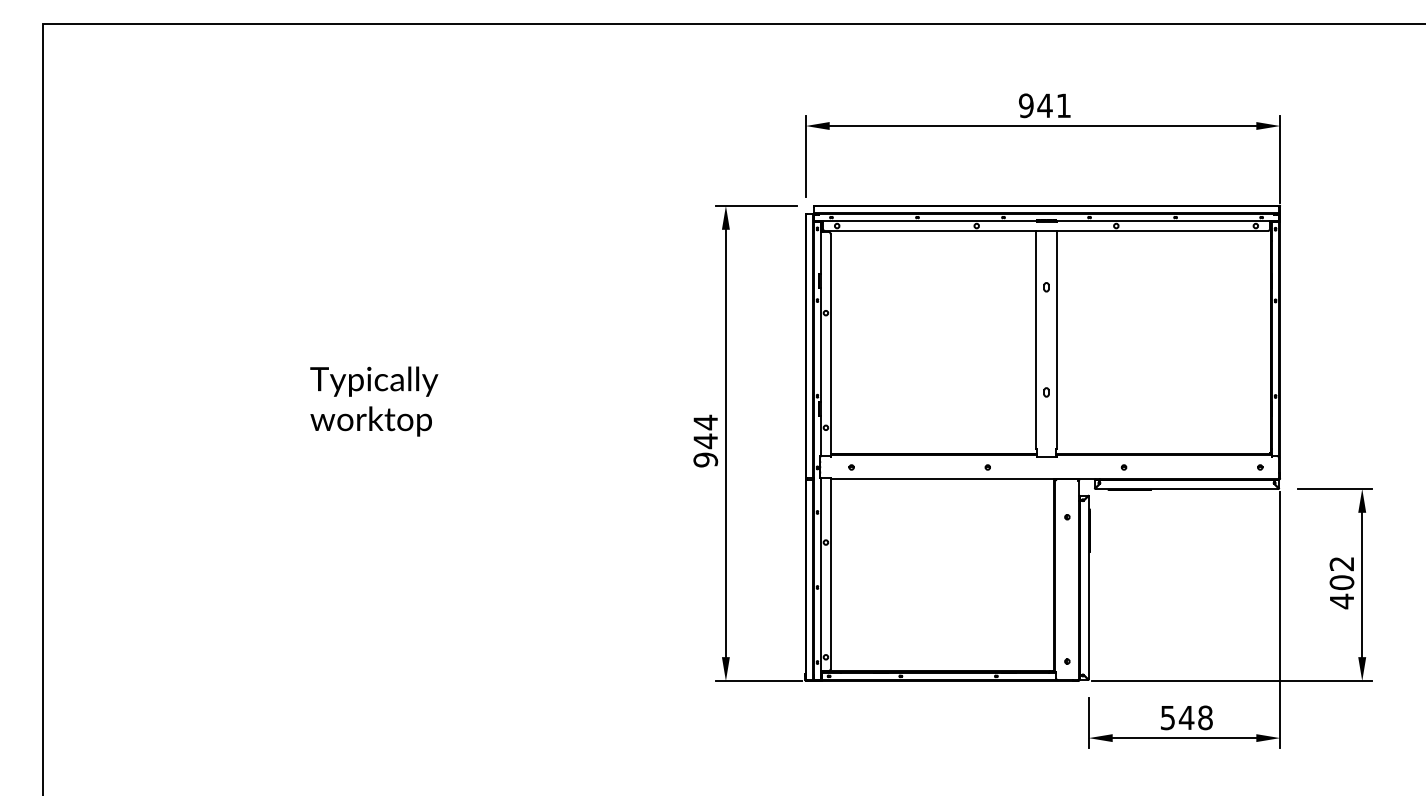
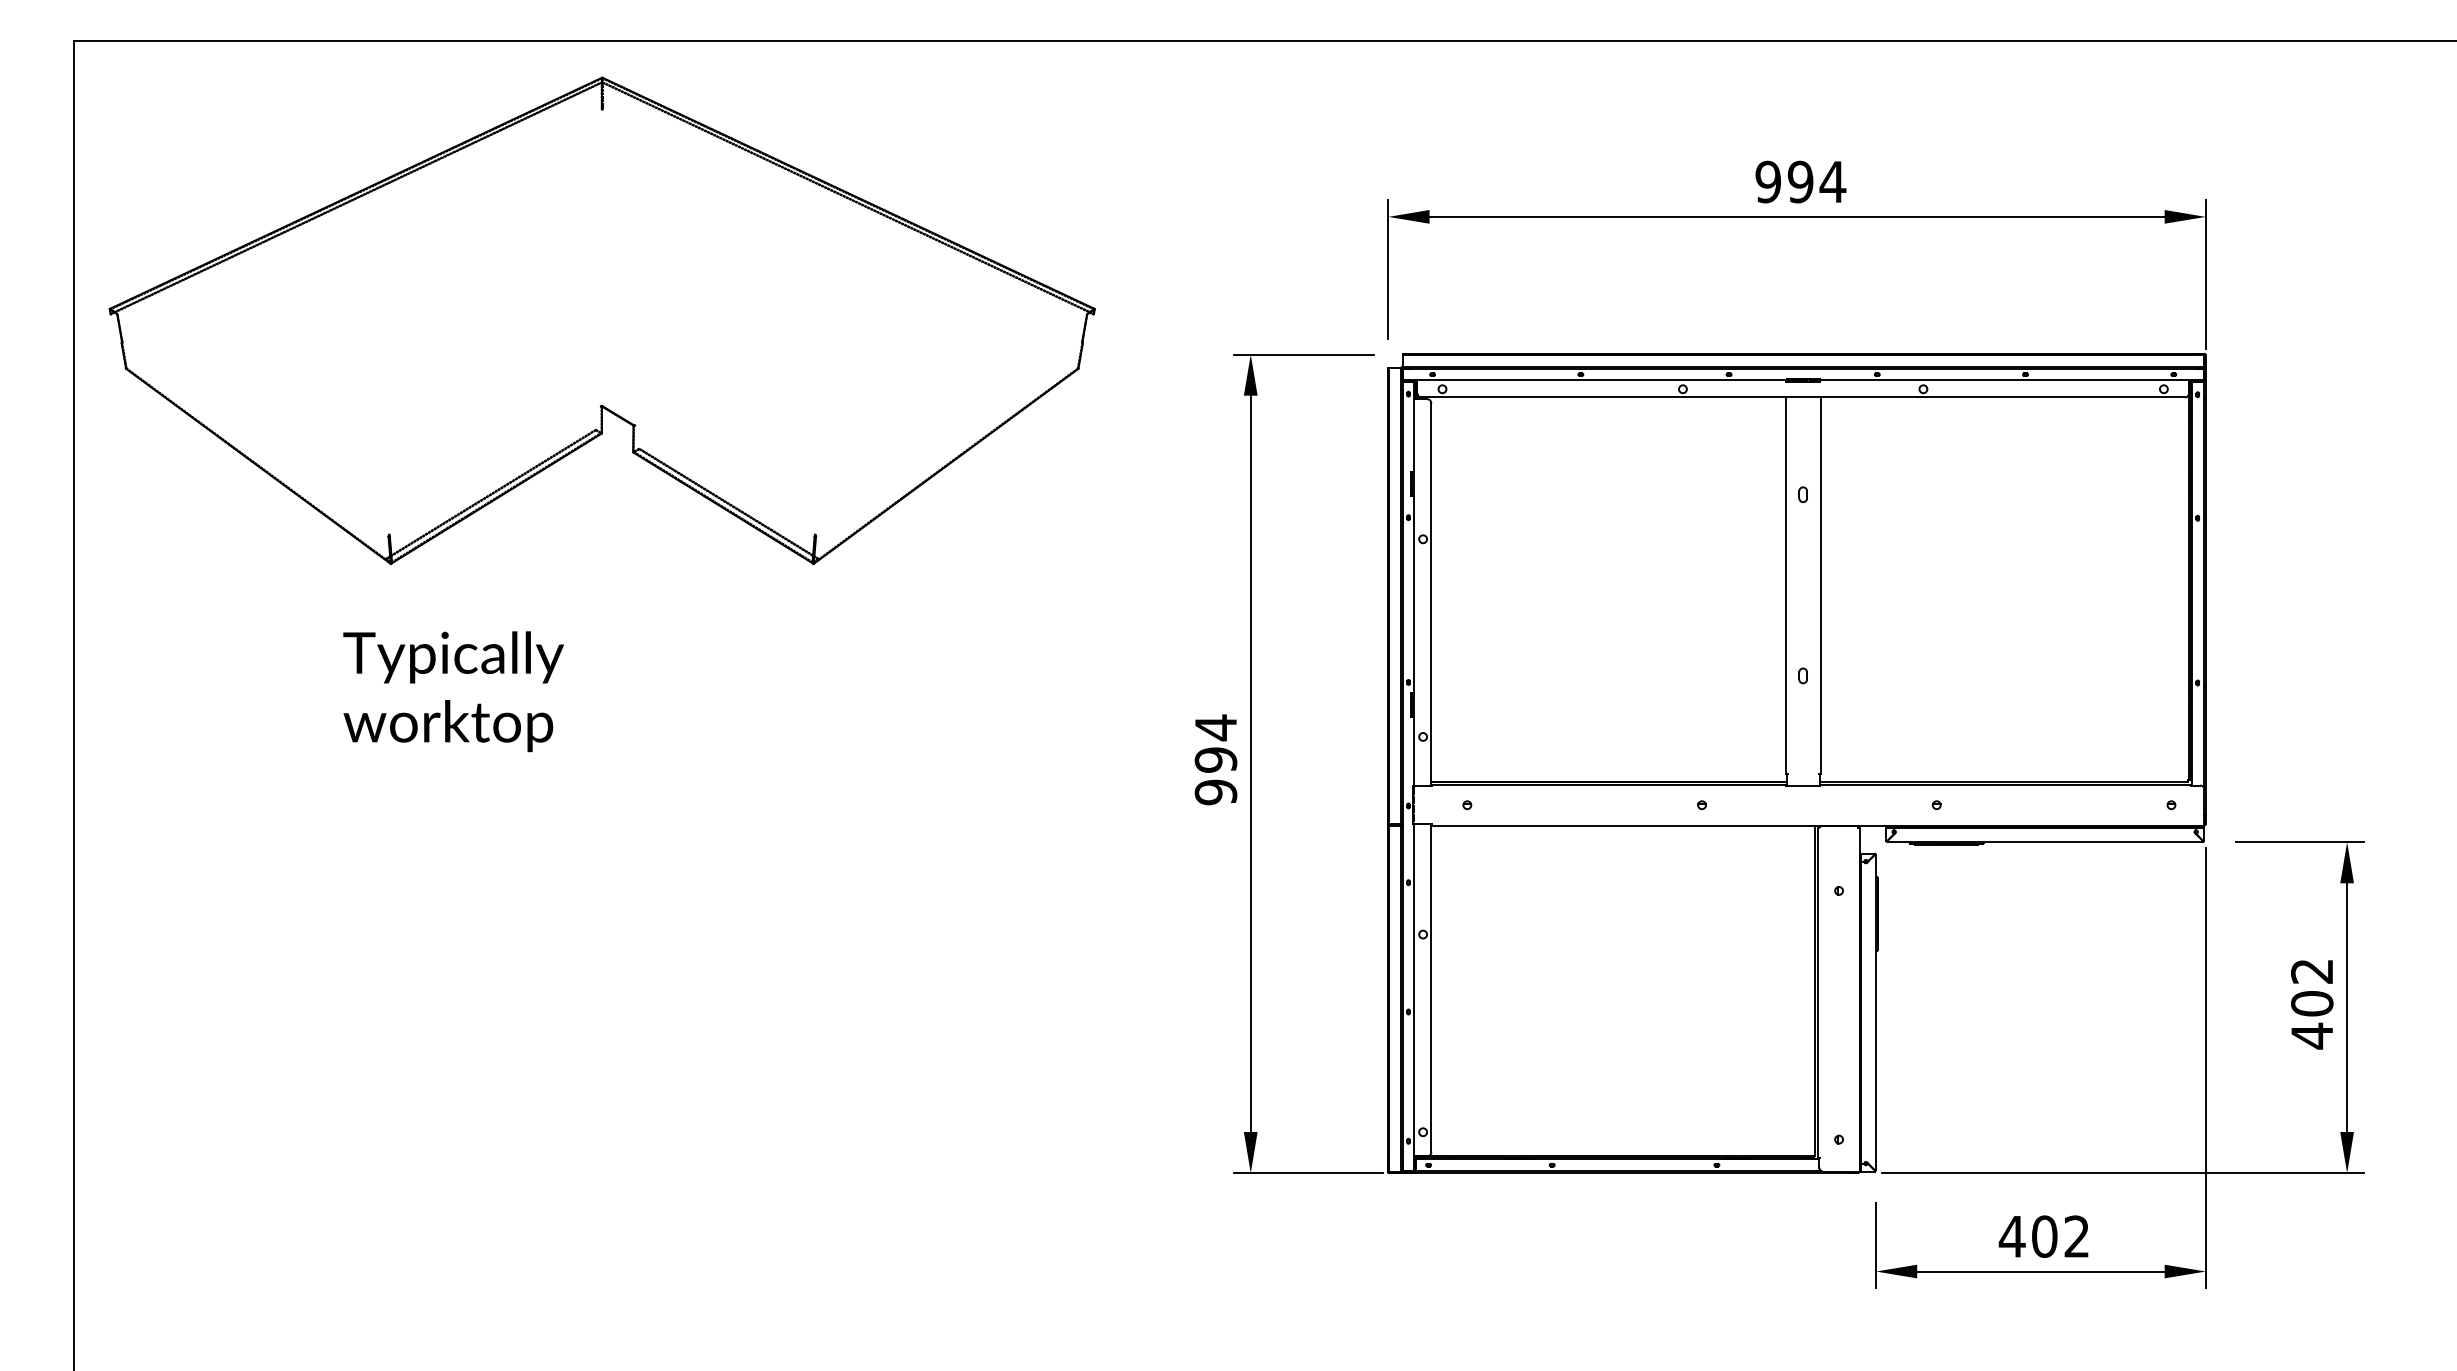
text: (1054, 105) -> (1816, 181), 941 -> 994
part: (349, 186) -> (602, 321), added
text: (374, 401) -> (454, 691), moved
text: (705, 441) -> (1215, 760), 944 -> 994
text: (1186, 717) -> (2044, 1235), 548 -> 402

